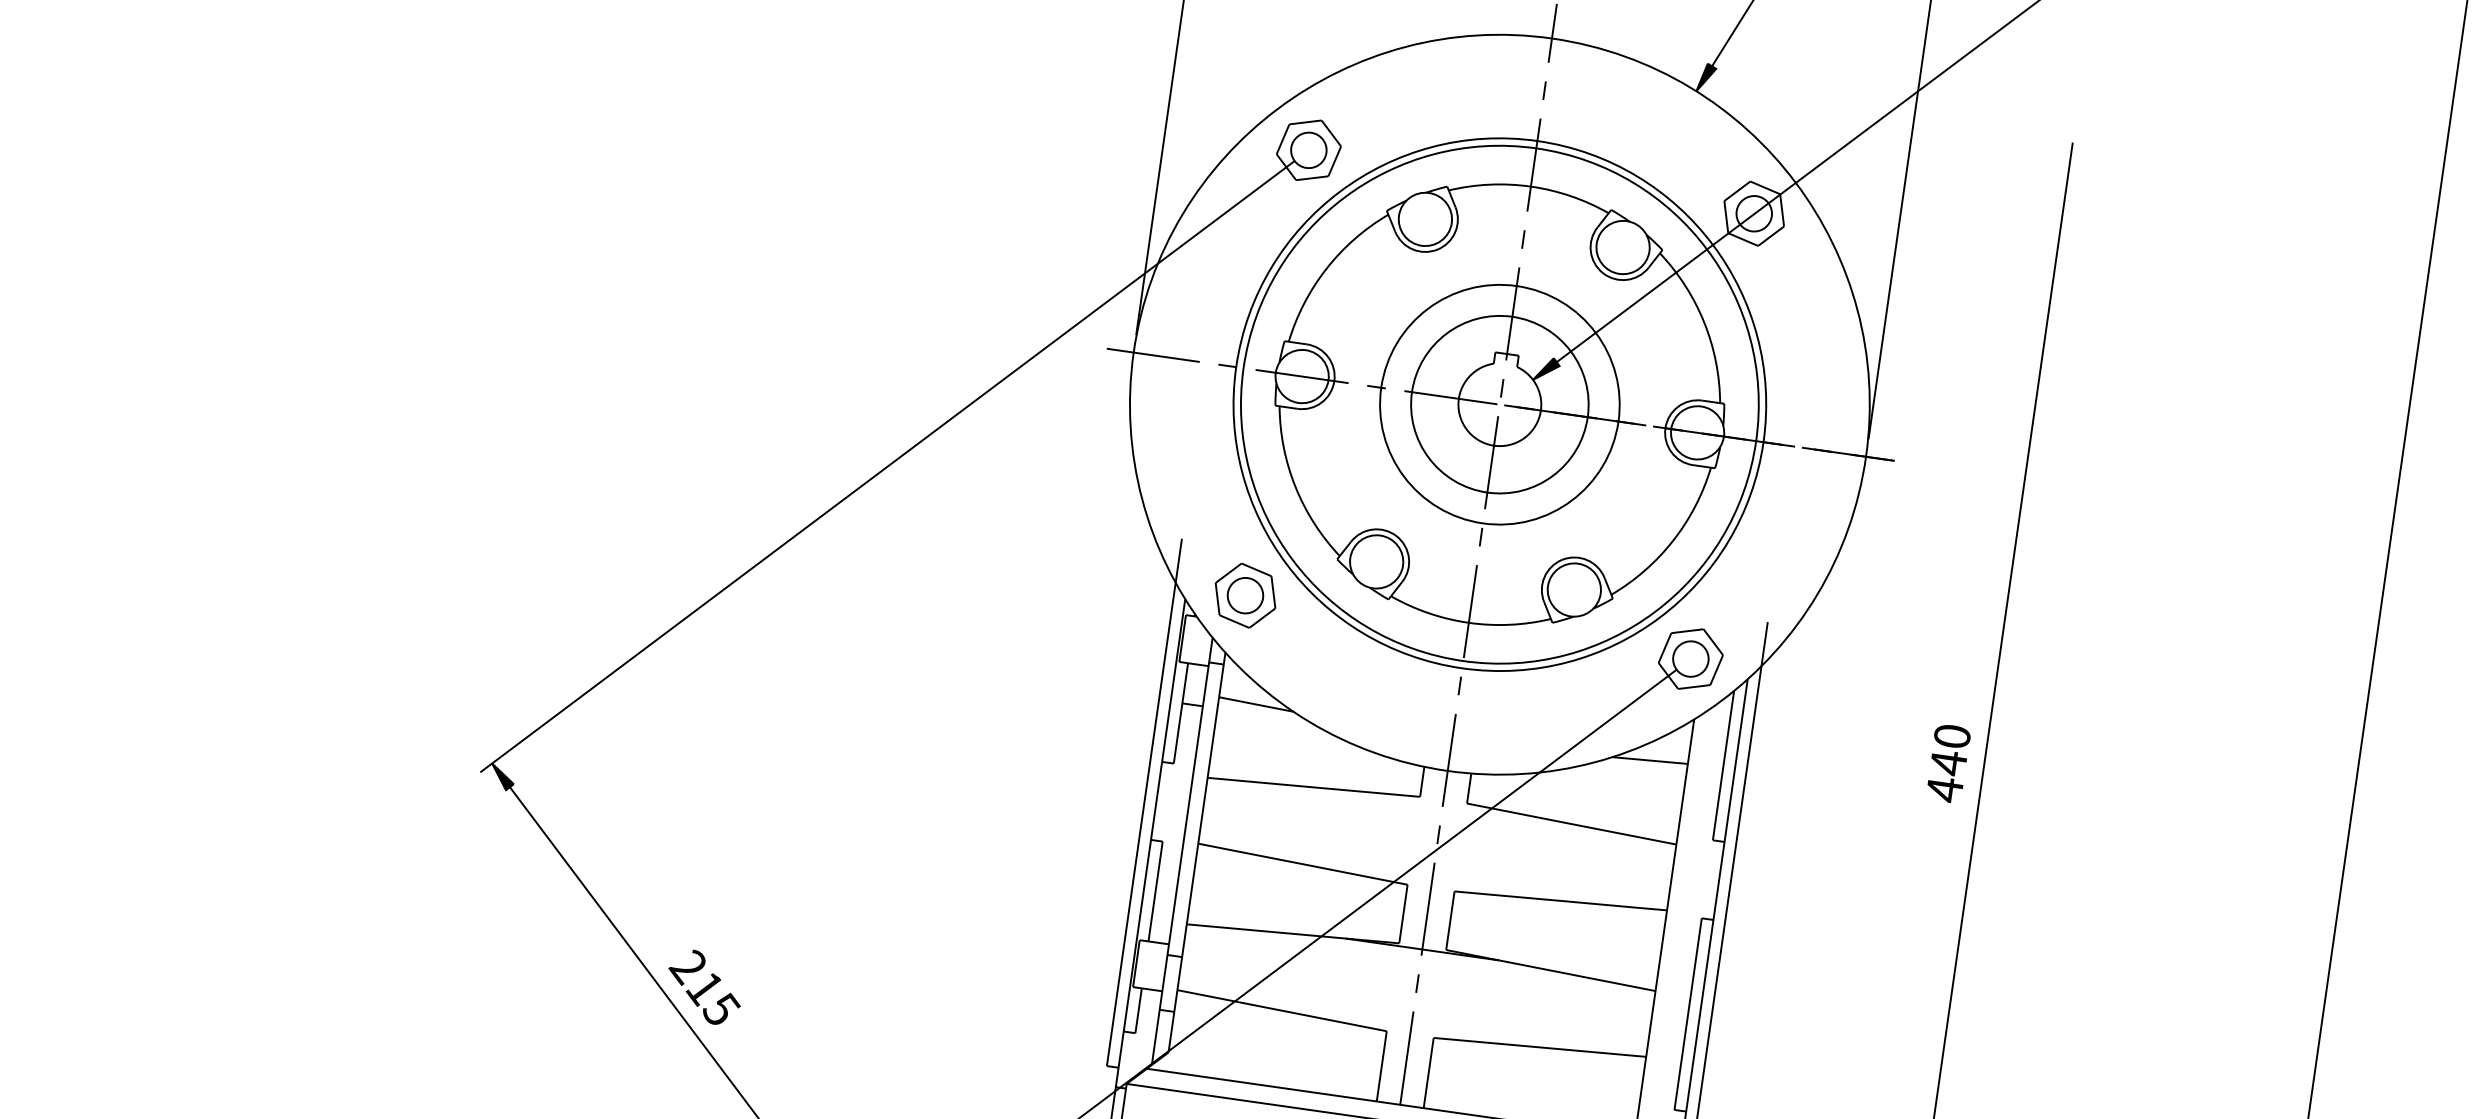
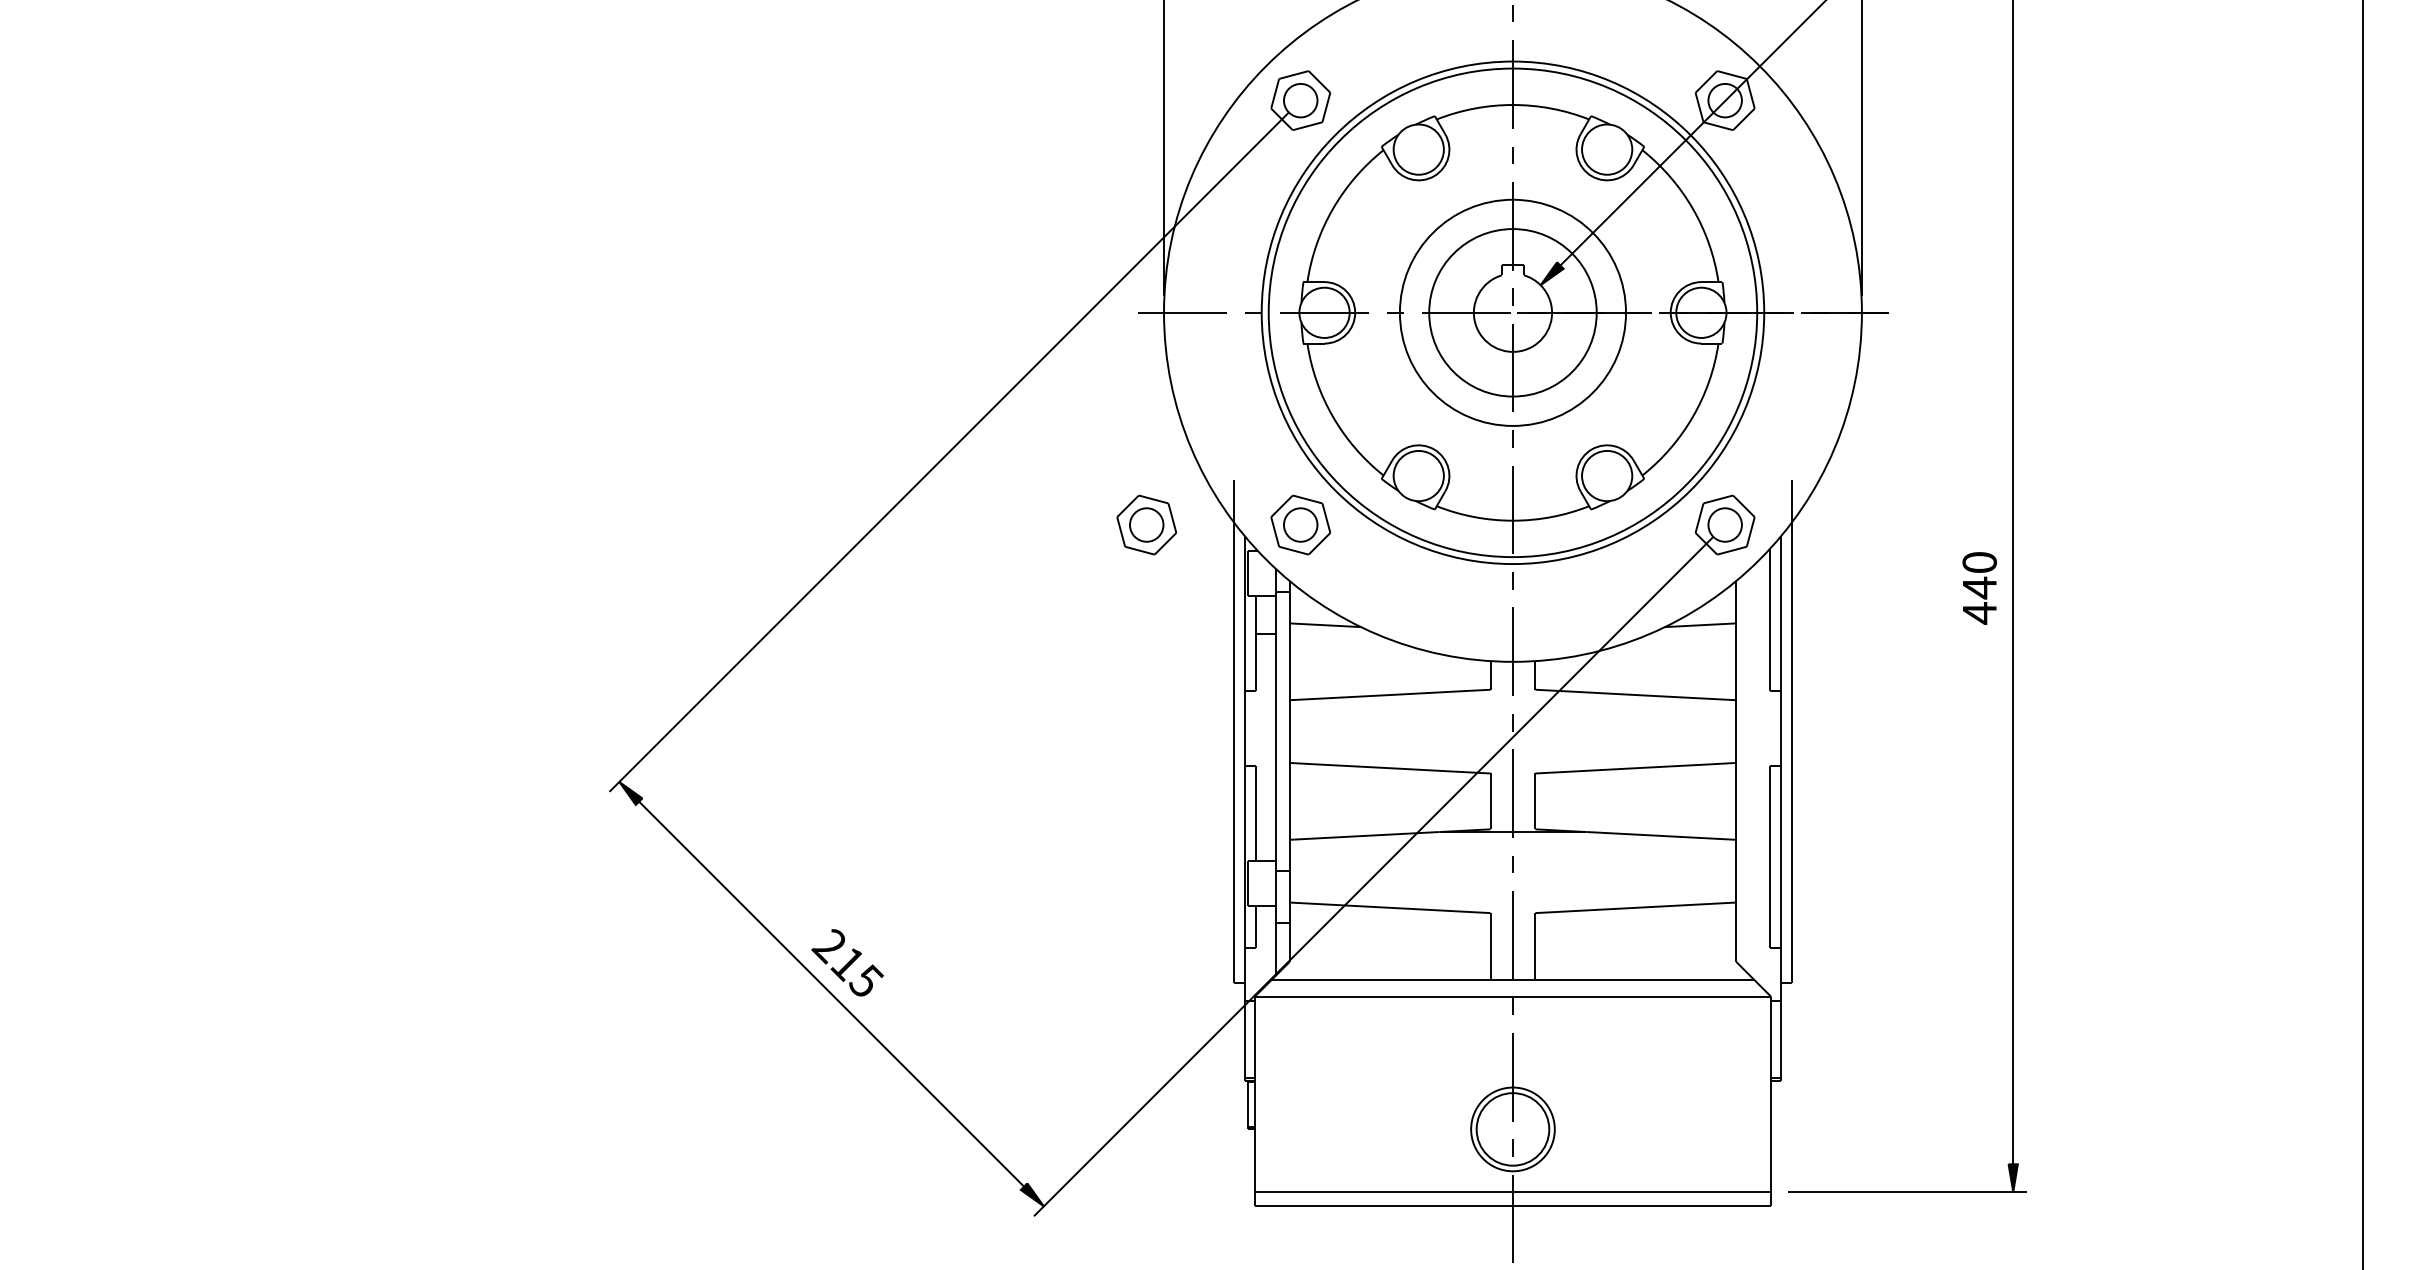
part: (1083, 572) -> (1146, 524), added

